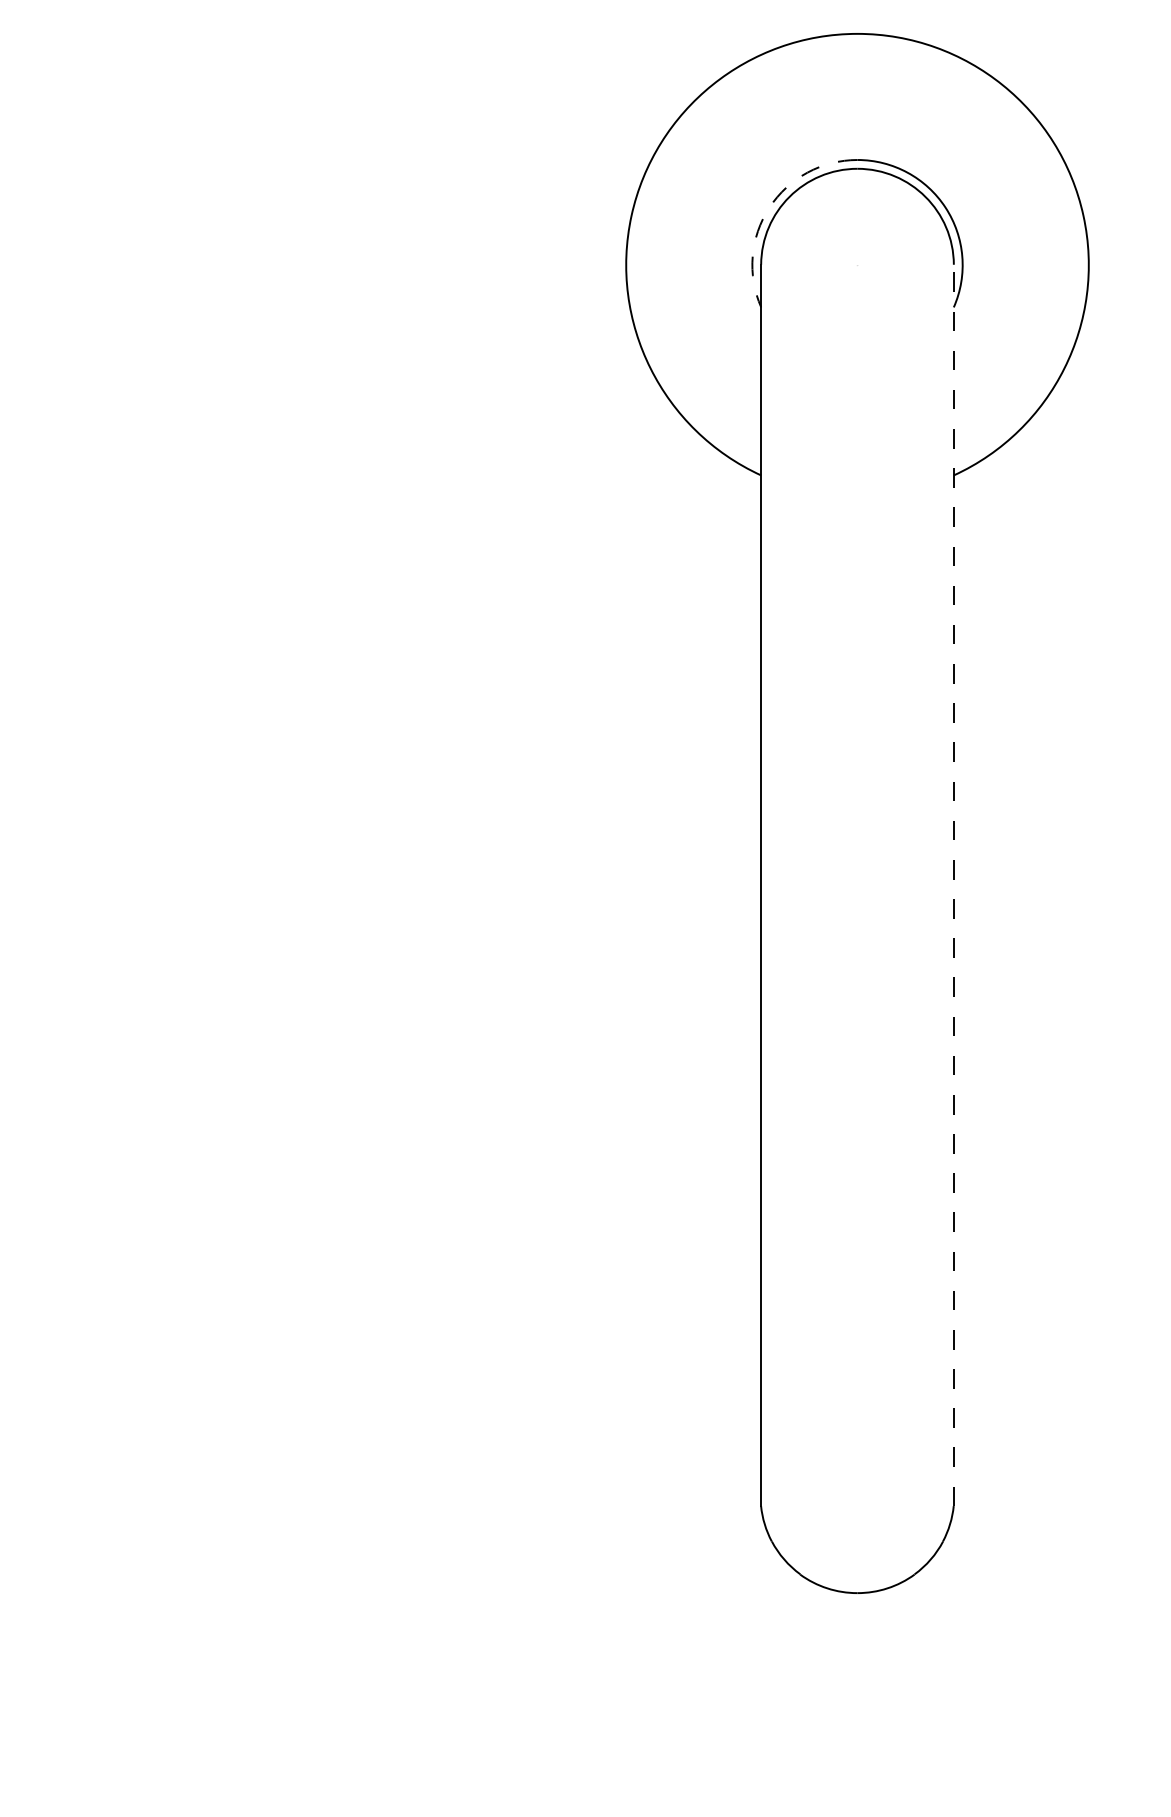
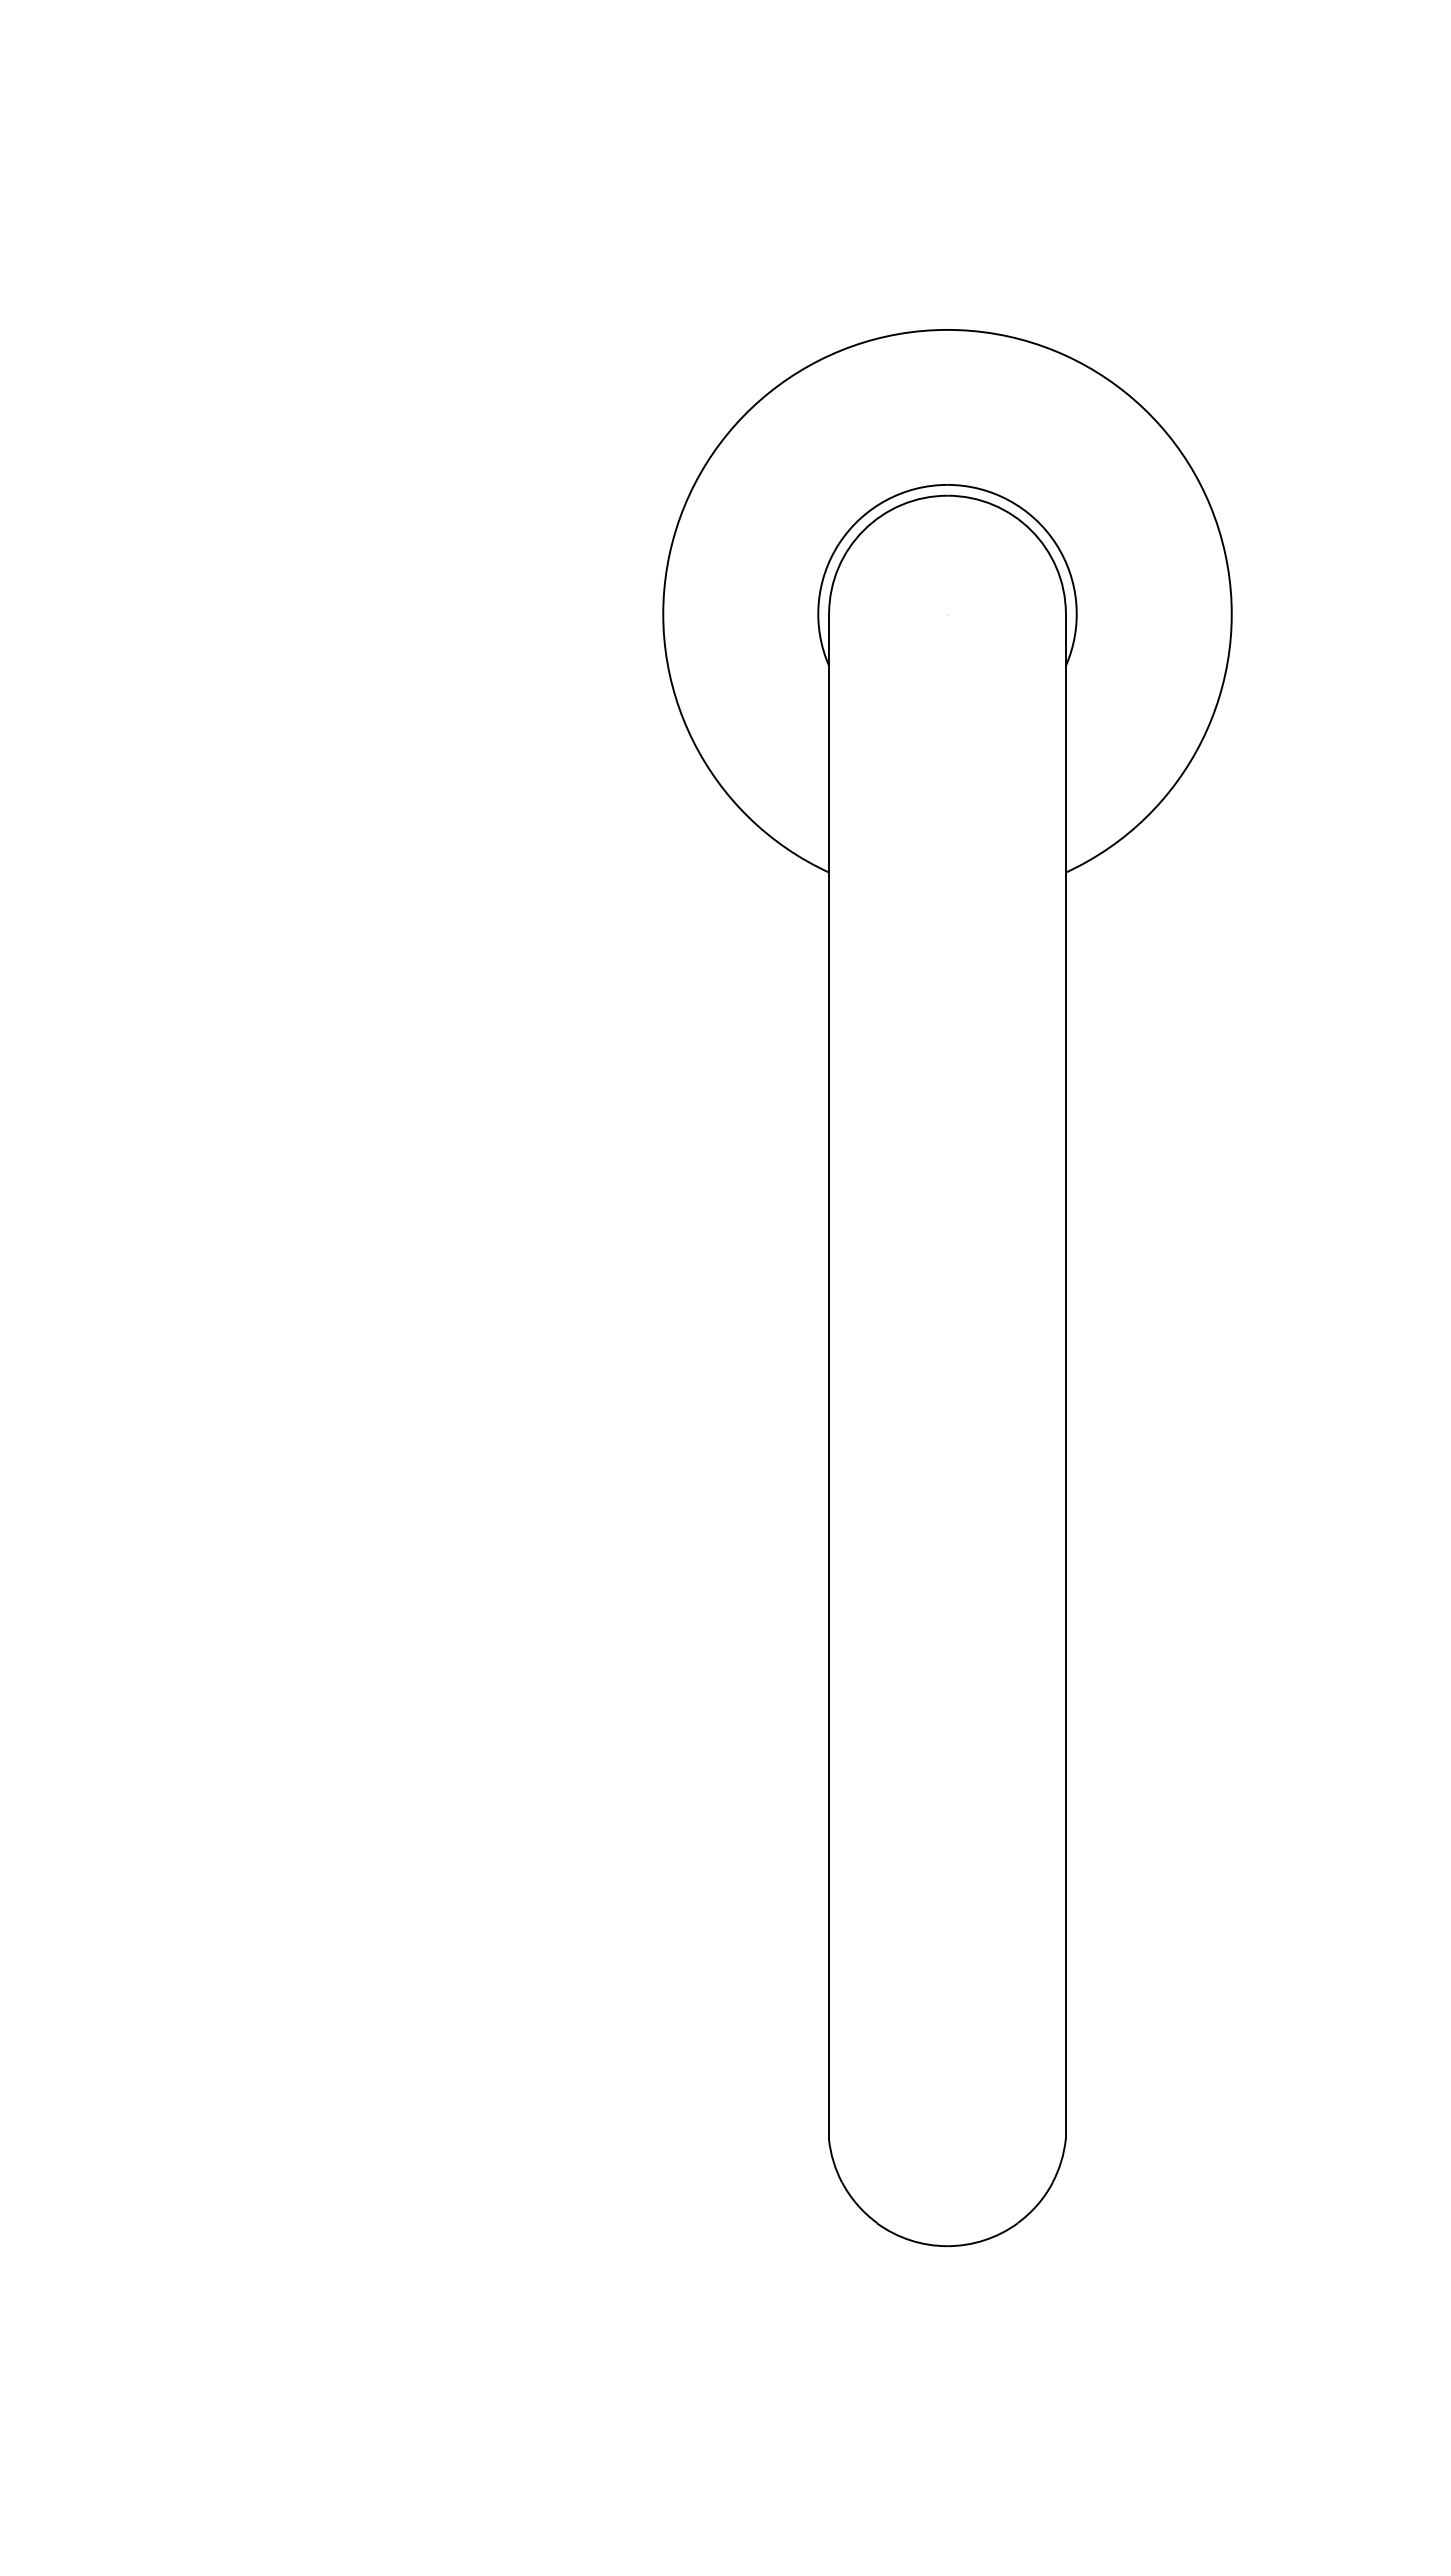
arc: (769, 207) -> (839, 543), dashed -> solid
line: (953, 885) -> (1065, 1376), dashed -> solid

